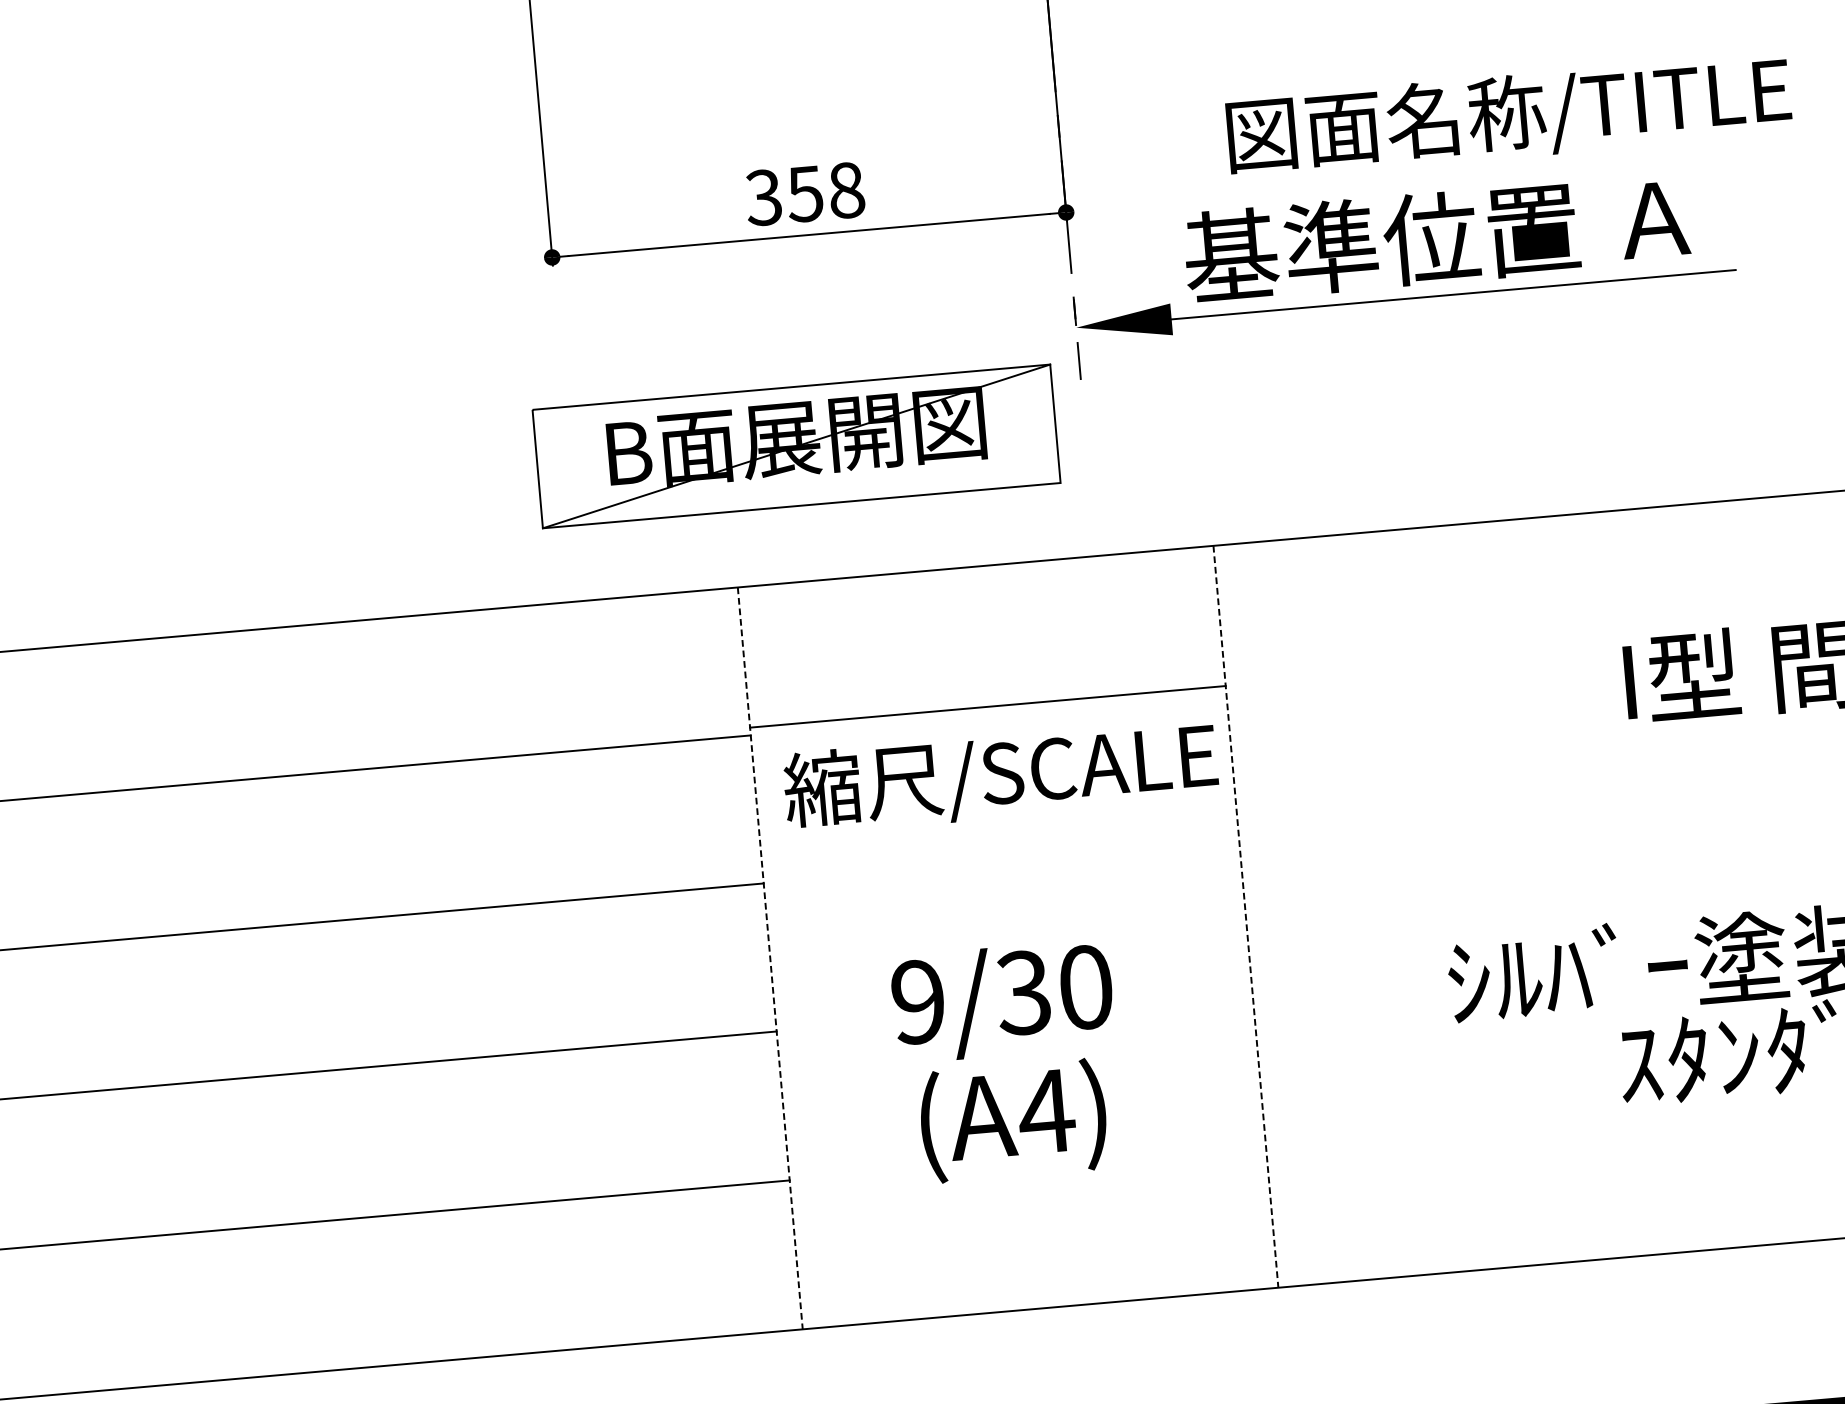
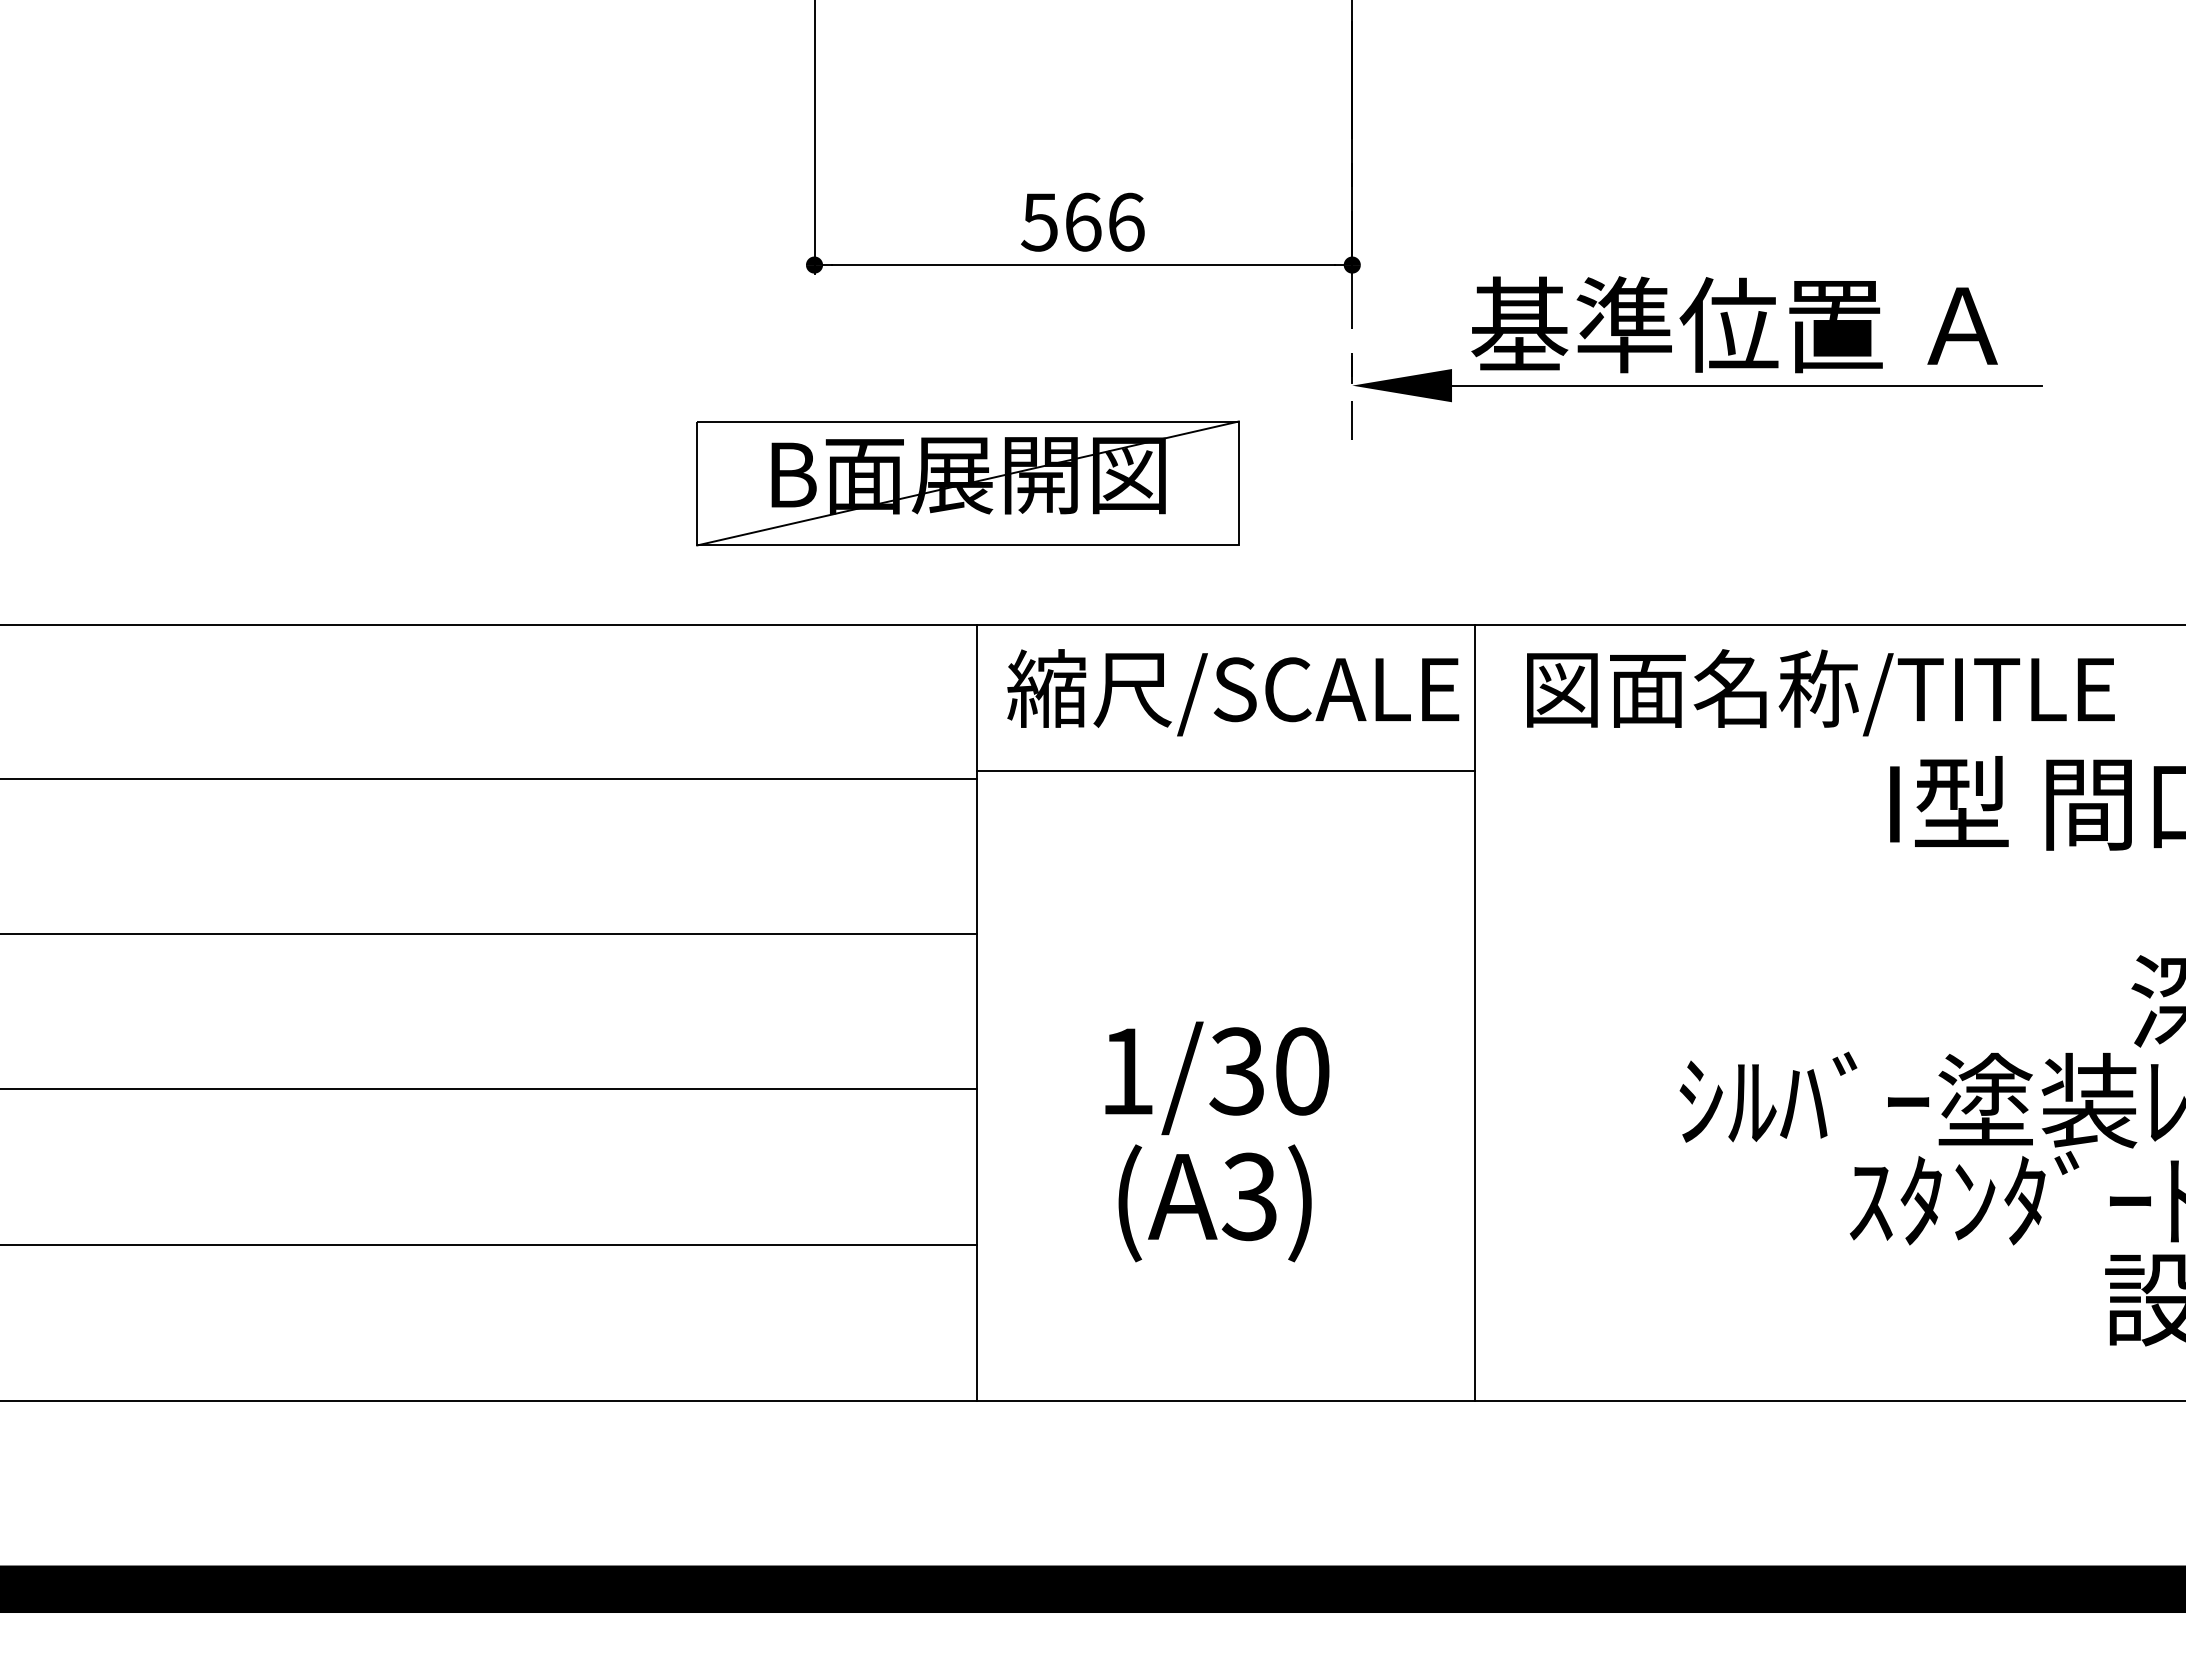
text: (1508, 116) -> (1820, 692), moved
text: (804, 193) -> (1082, 221), 358 -> 566
part: (796, 446) -> (967, 483), moved
text: (1001, 776) -> (1233, 692), moved
line: (1245, 917) -> (1474, 1013), dashed -> solid
line: (770, 959) -> (977, 1013), dashed -> solid
text: (917, 1002) -> (1126, 1071), 9/30 -> 1/30
text: (1045, 1111) -> (1249, 1196), (A4) -> (A3)

